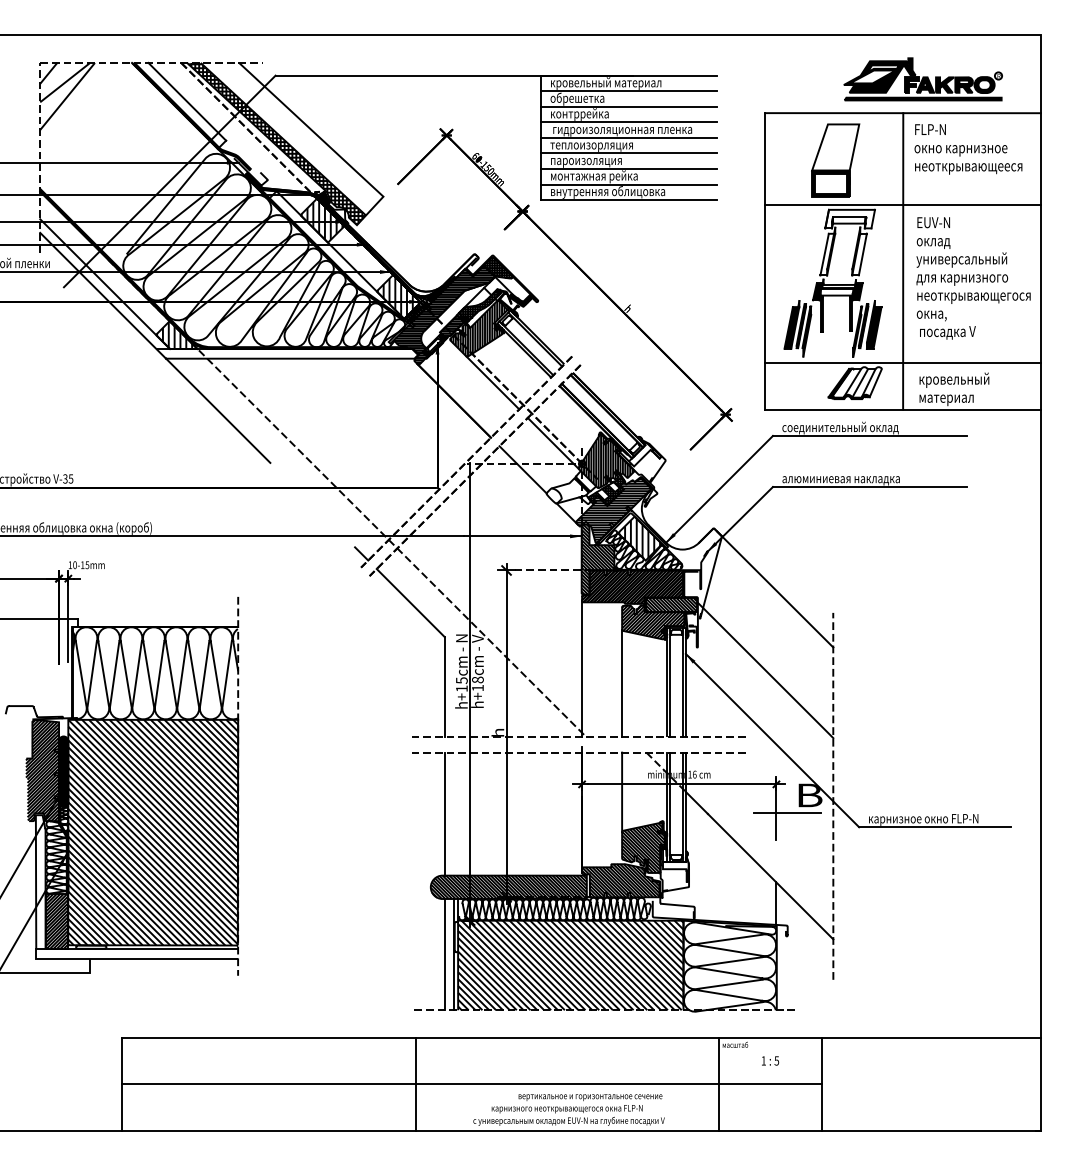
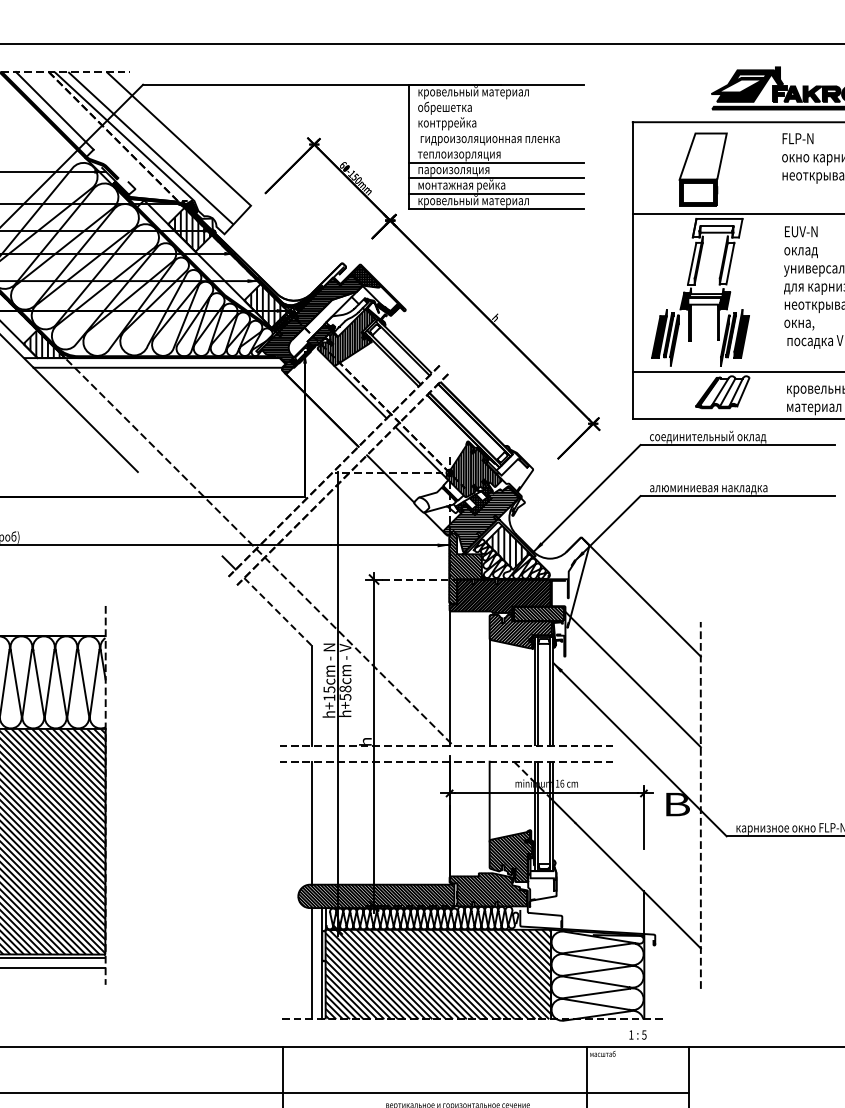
line: (628, 91) -> (496, 100), removed
line: (628, 106) -> (496, 115), removed
line: (628, 122) -> (496, 131), removed
line: (628, 137) -> (496, 146), removed
hatch: (276, 142) -> (144, 151), removed
text: (608, 192) -> (476, 201), внутренняя облицовка -> кровельный материал
line: (903, 261) -> (771, 270), removed
hatch: (480, 305) -> (348, 314), removed
line: (411, 603) -> (279, 612), solid -> dashed
text: (477, 687) -> (345, 696), h+18cm -> h+58cm
line: (786, 813) -> (654, 822), removed
text: (770, 1060) -> (638, 1034), moved

